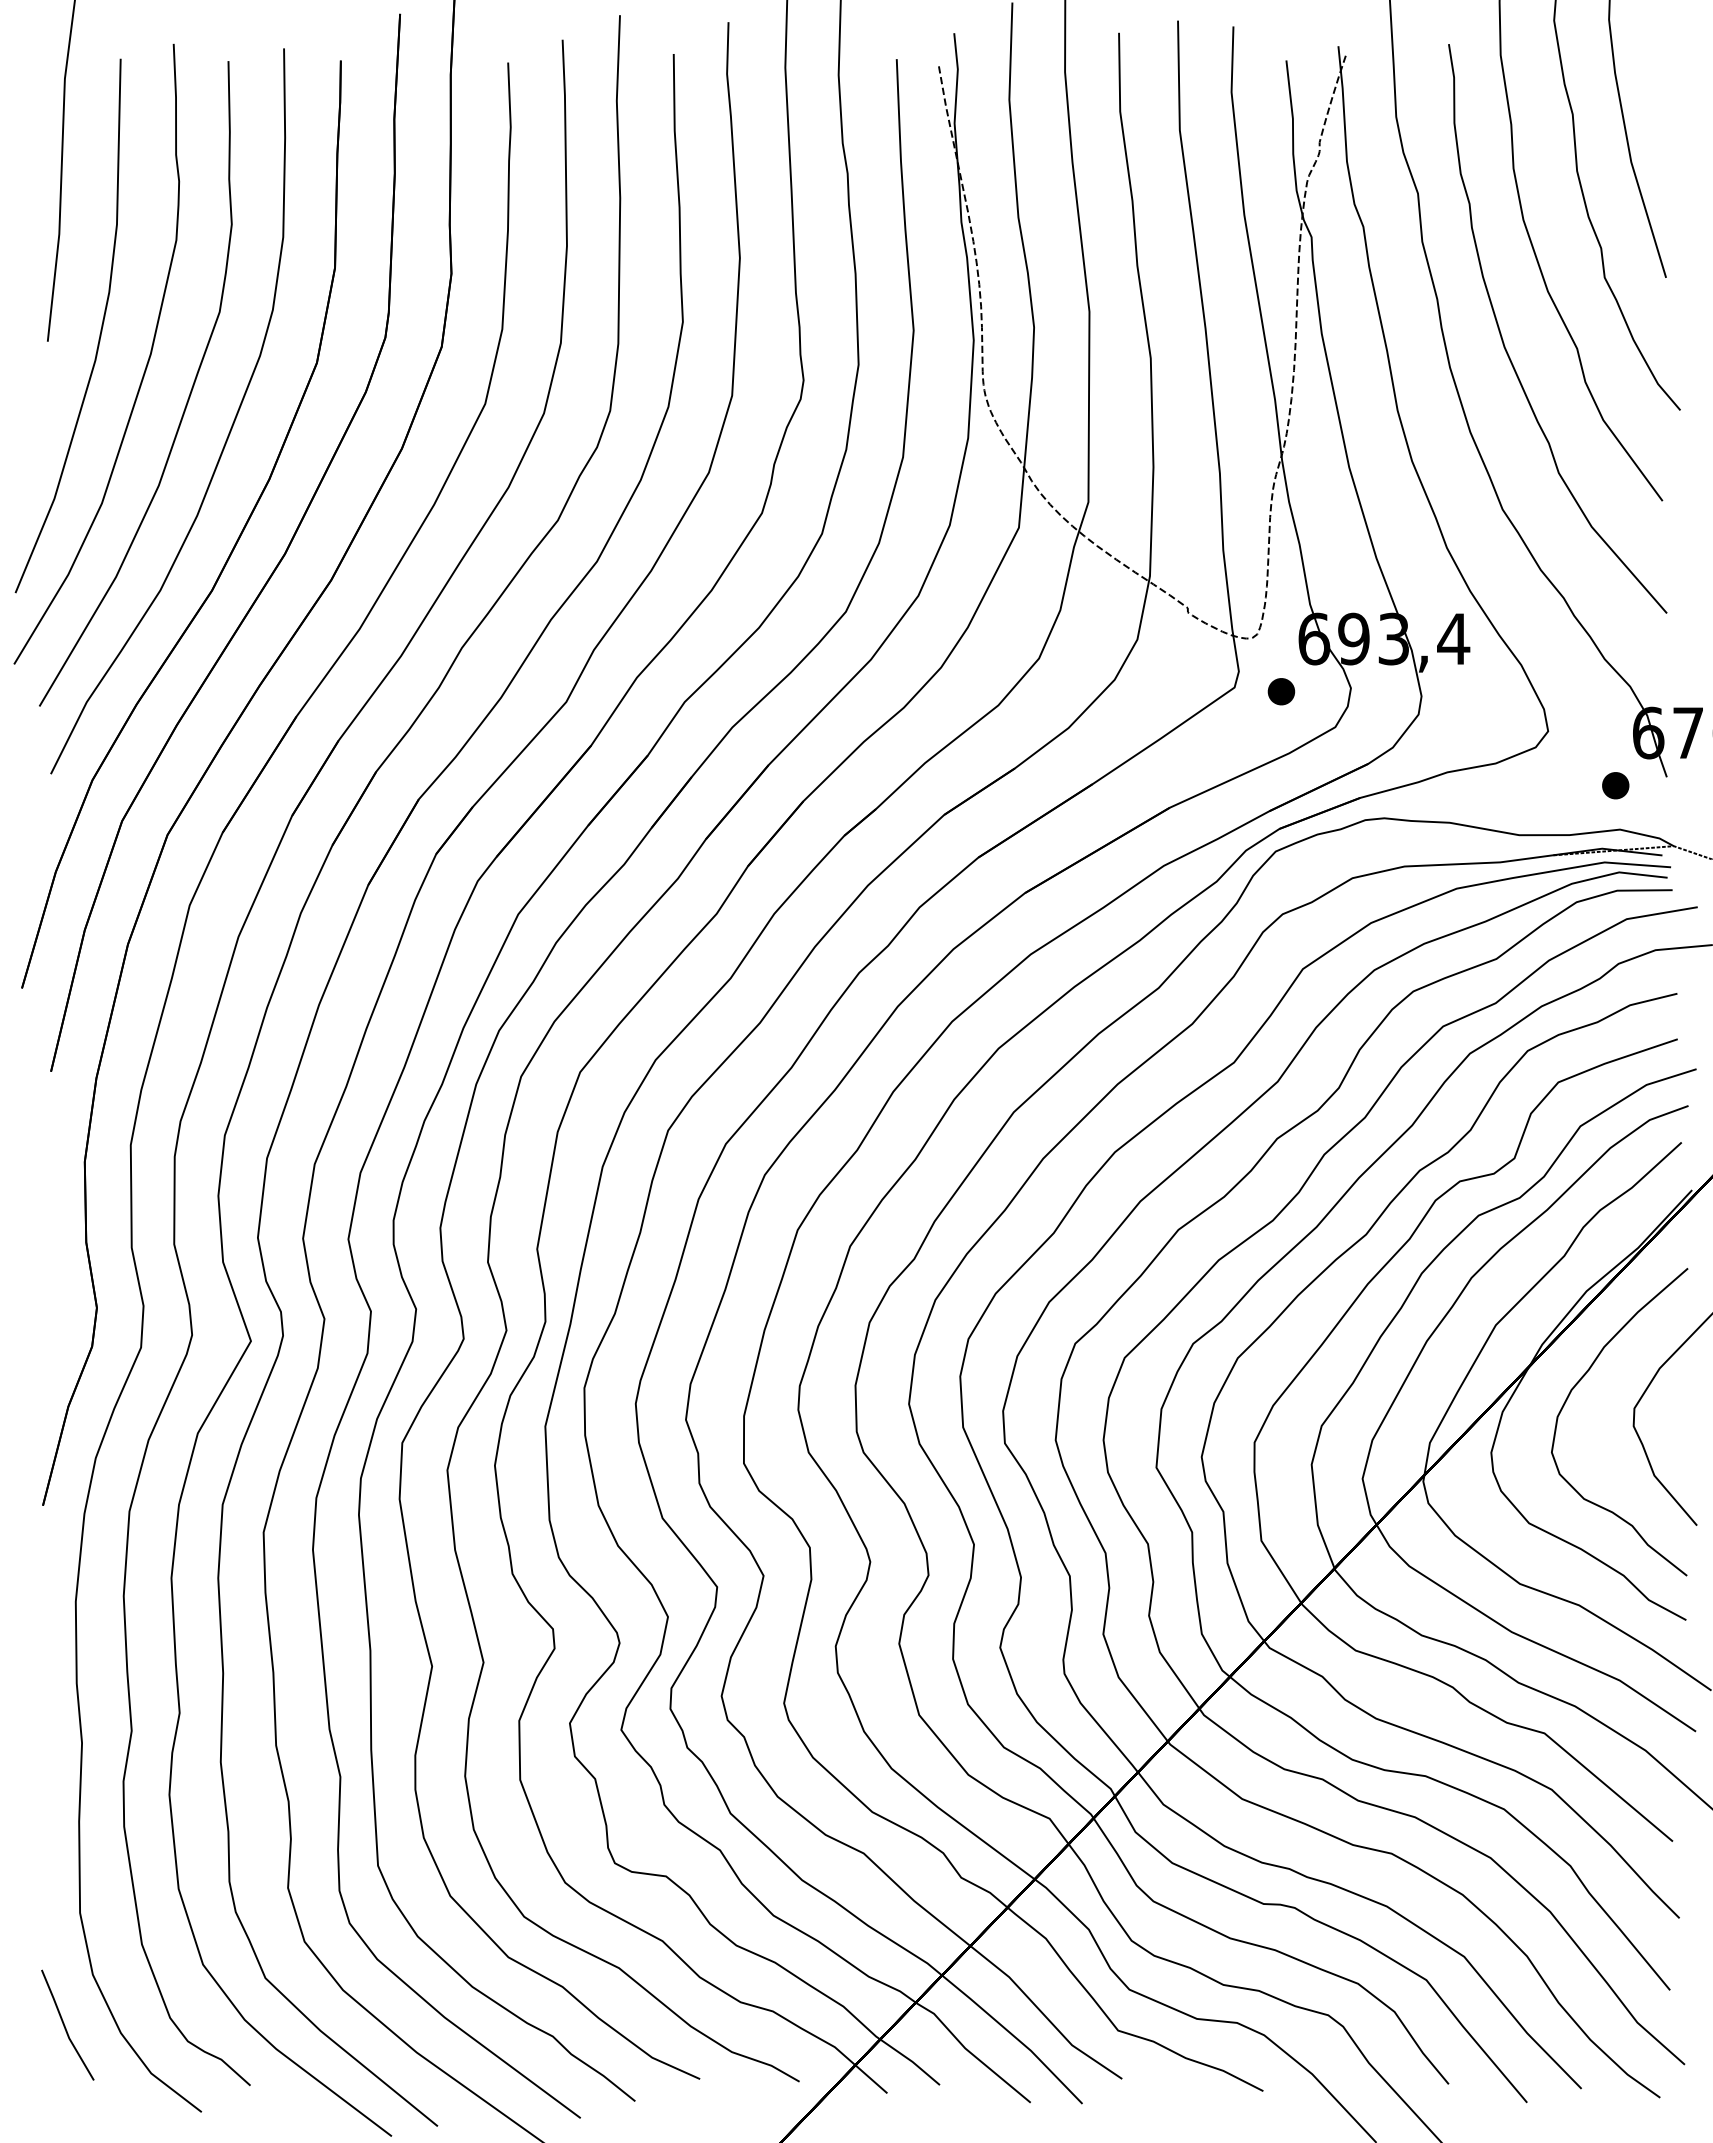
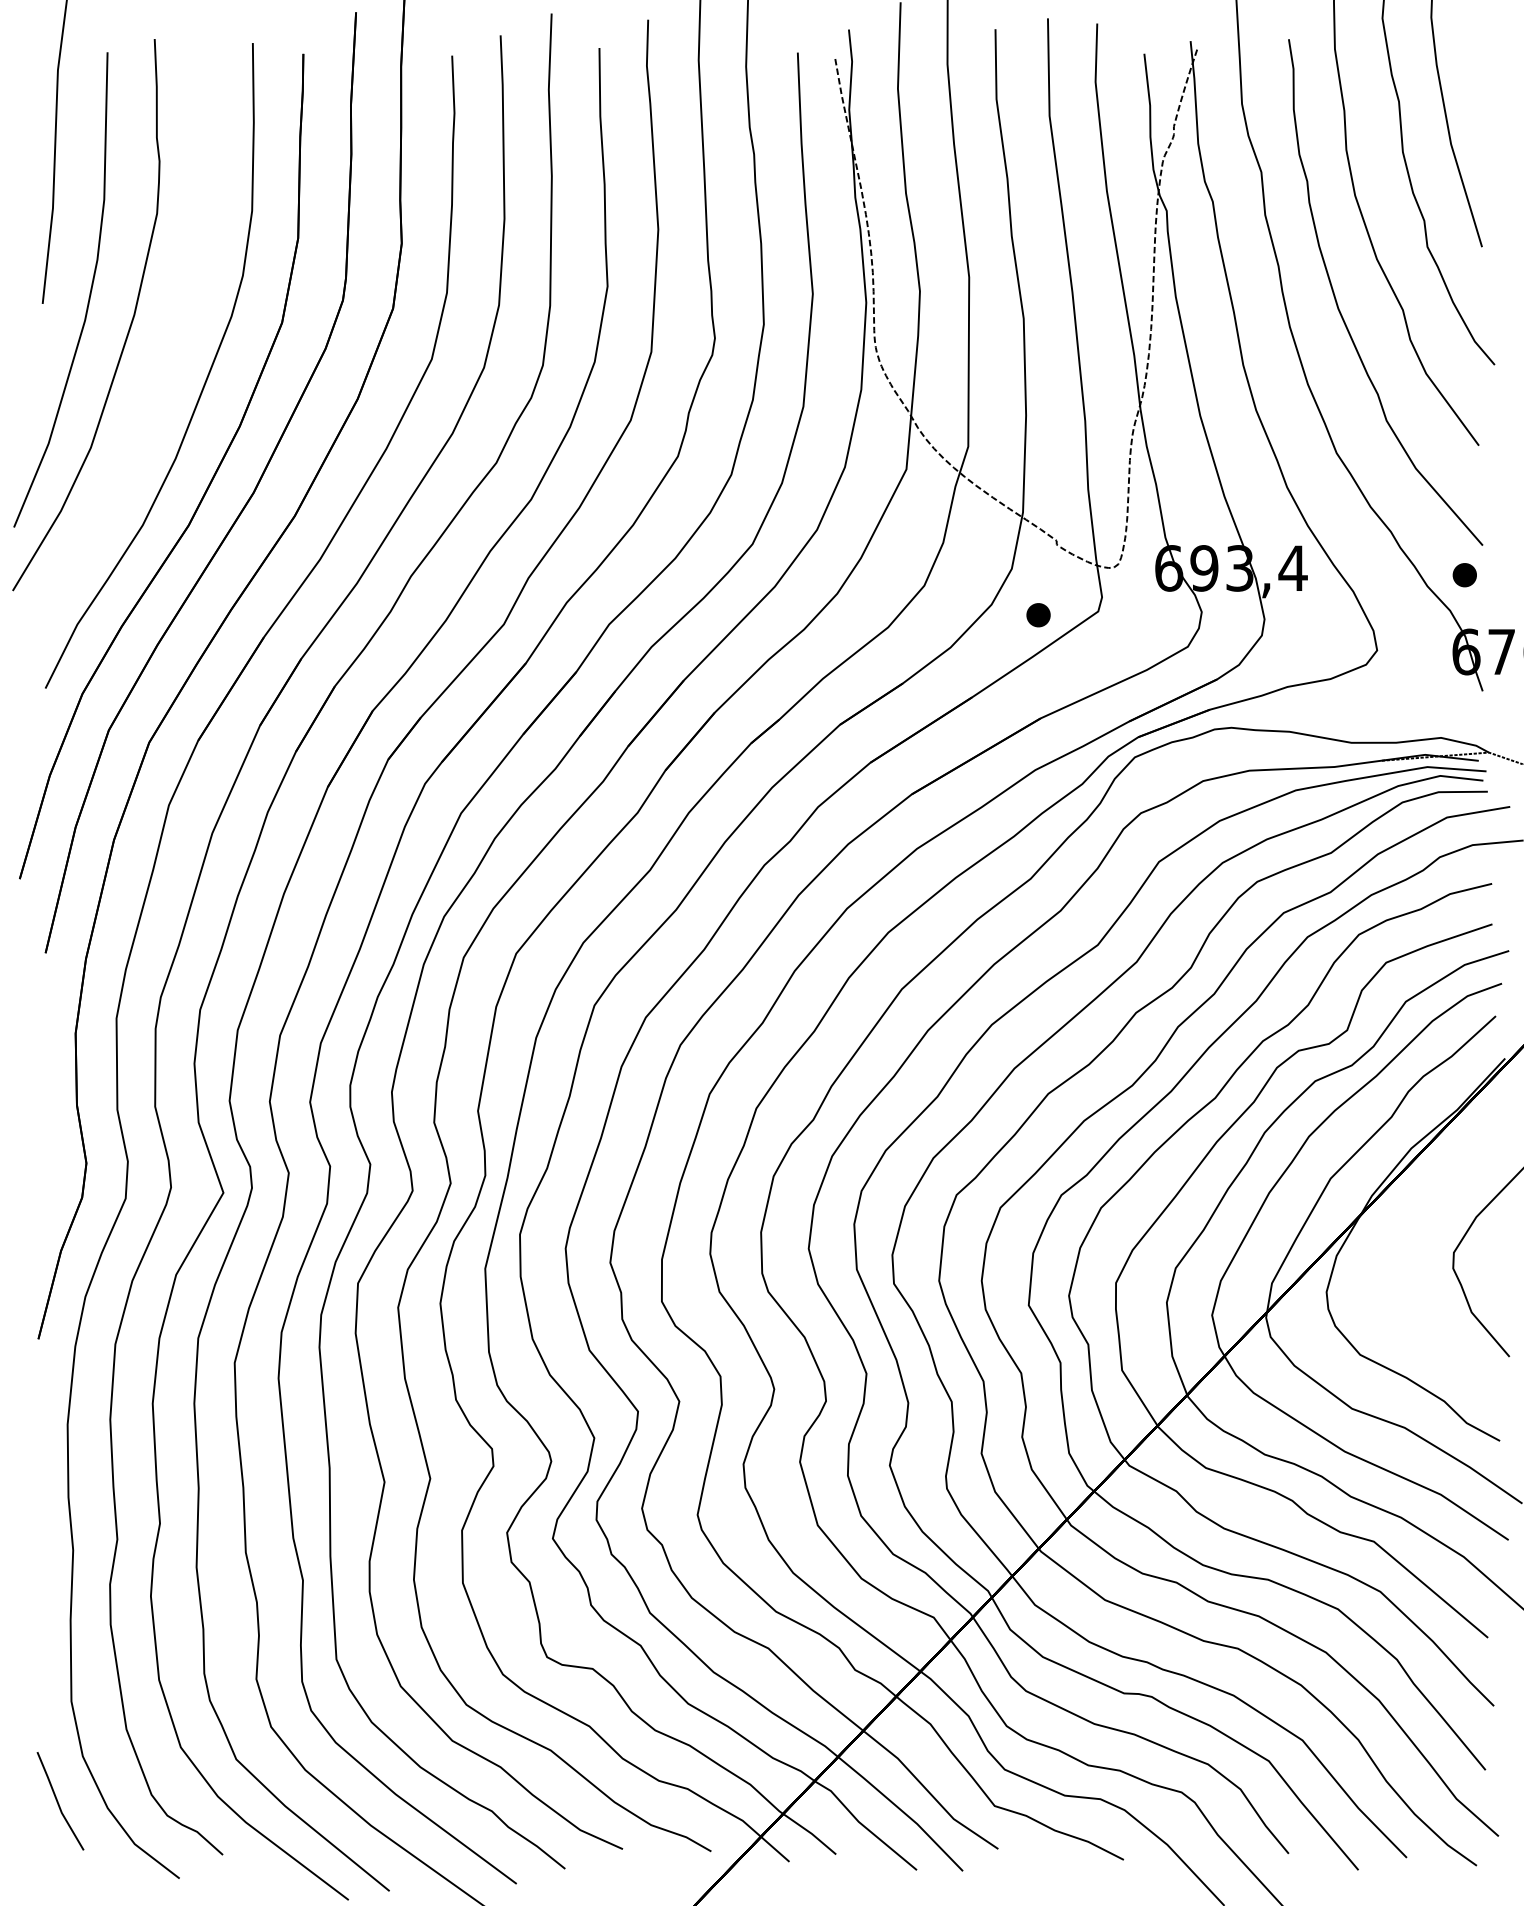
curve: (185, 404) -> (165, 359), removed
part: (1281, 691) -> (1038, 615), moved
part: (1615, 785) -> (1464, 575), moved
part: (1569, 1396) -> (1396, 1242), removed

